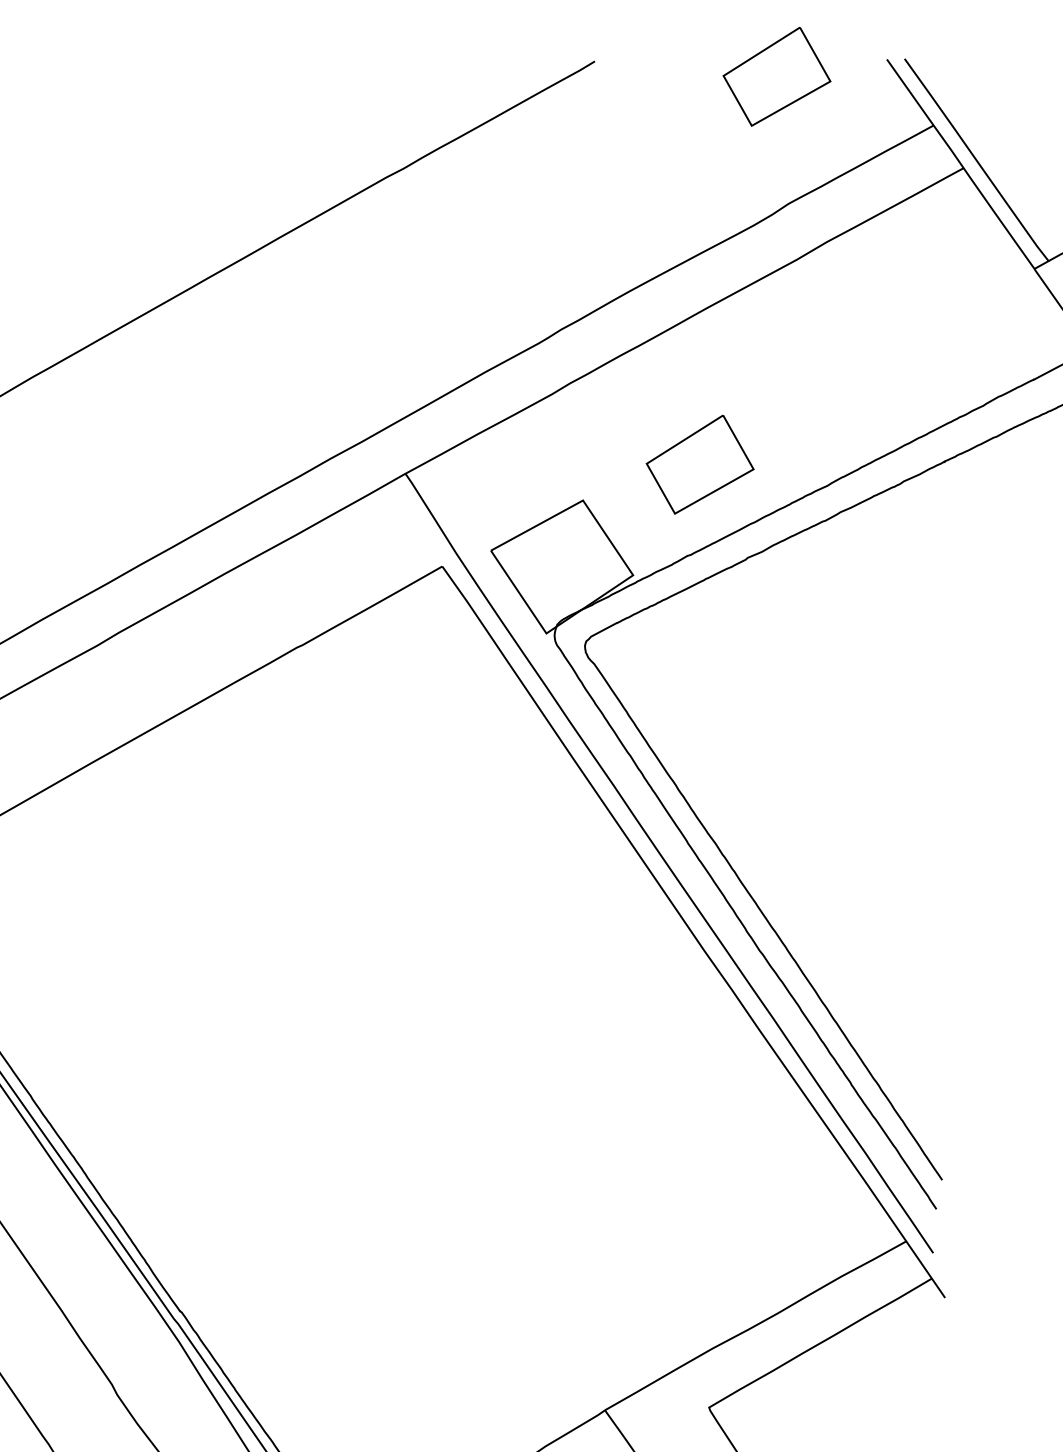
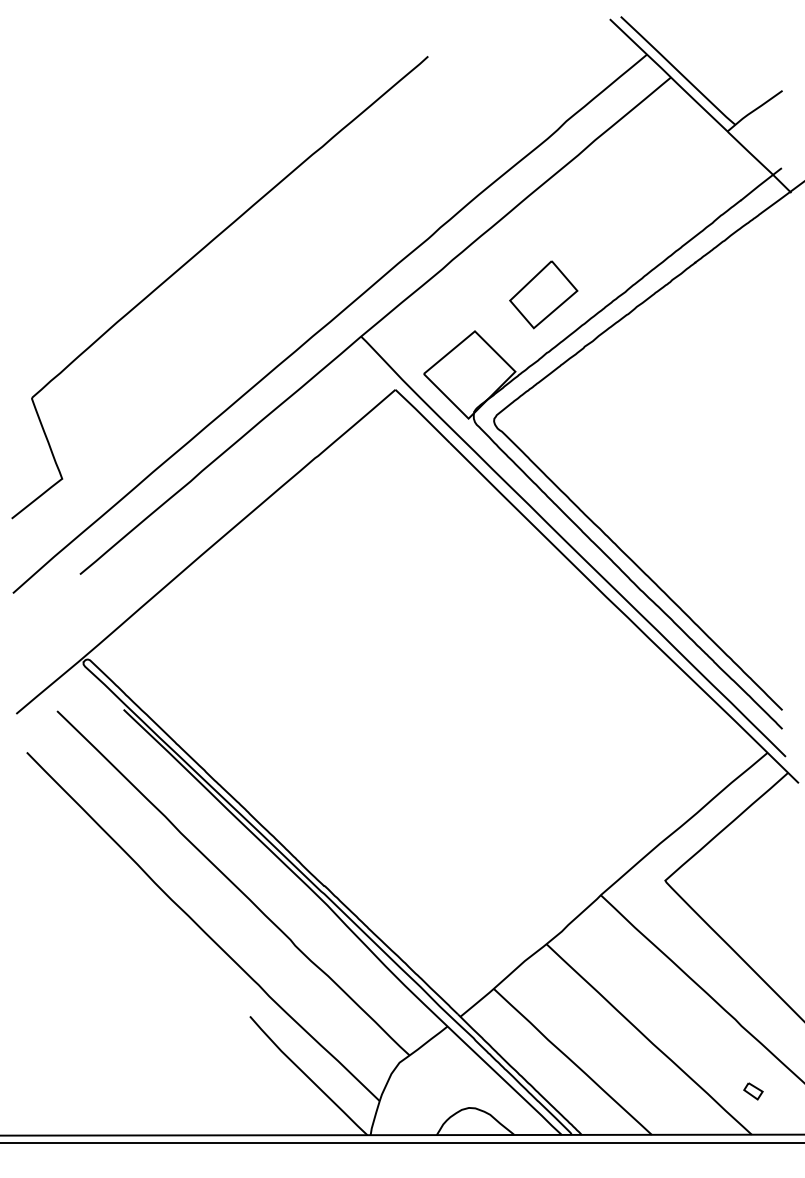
part: (777, 76) -> (543, 43), removed

